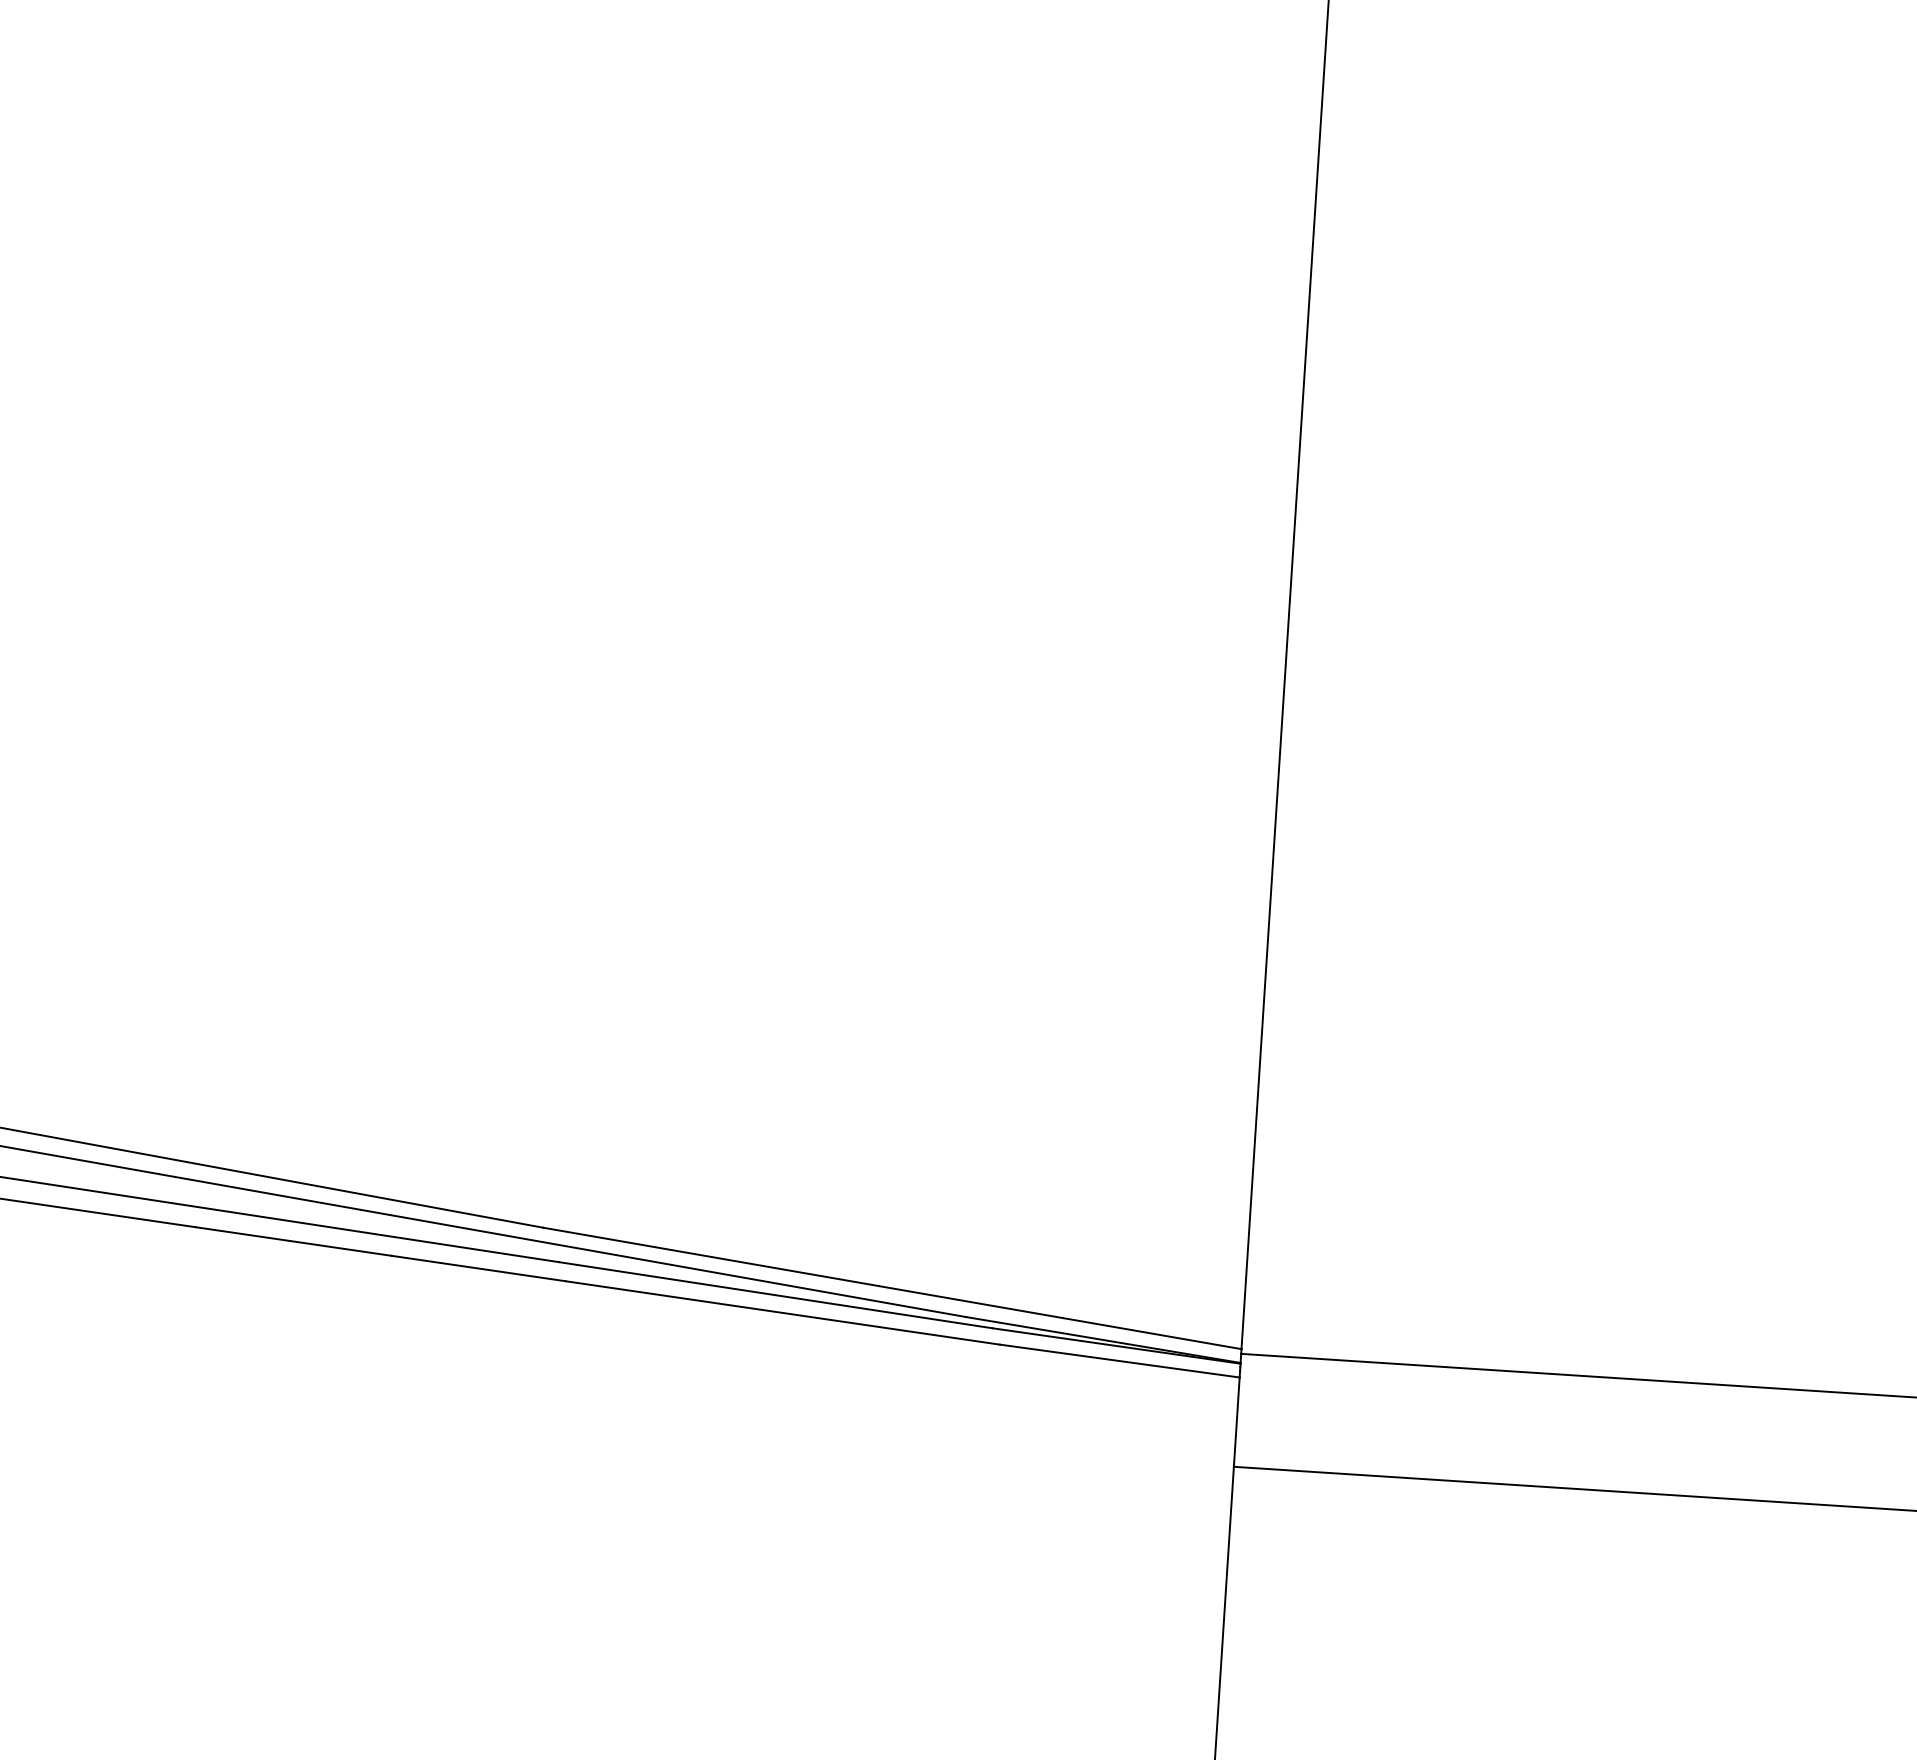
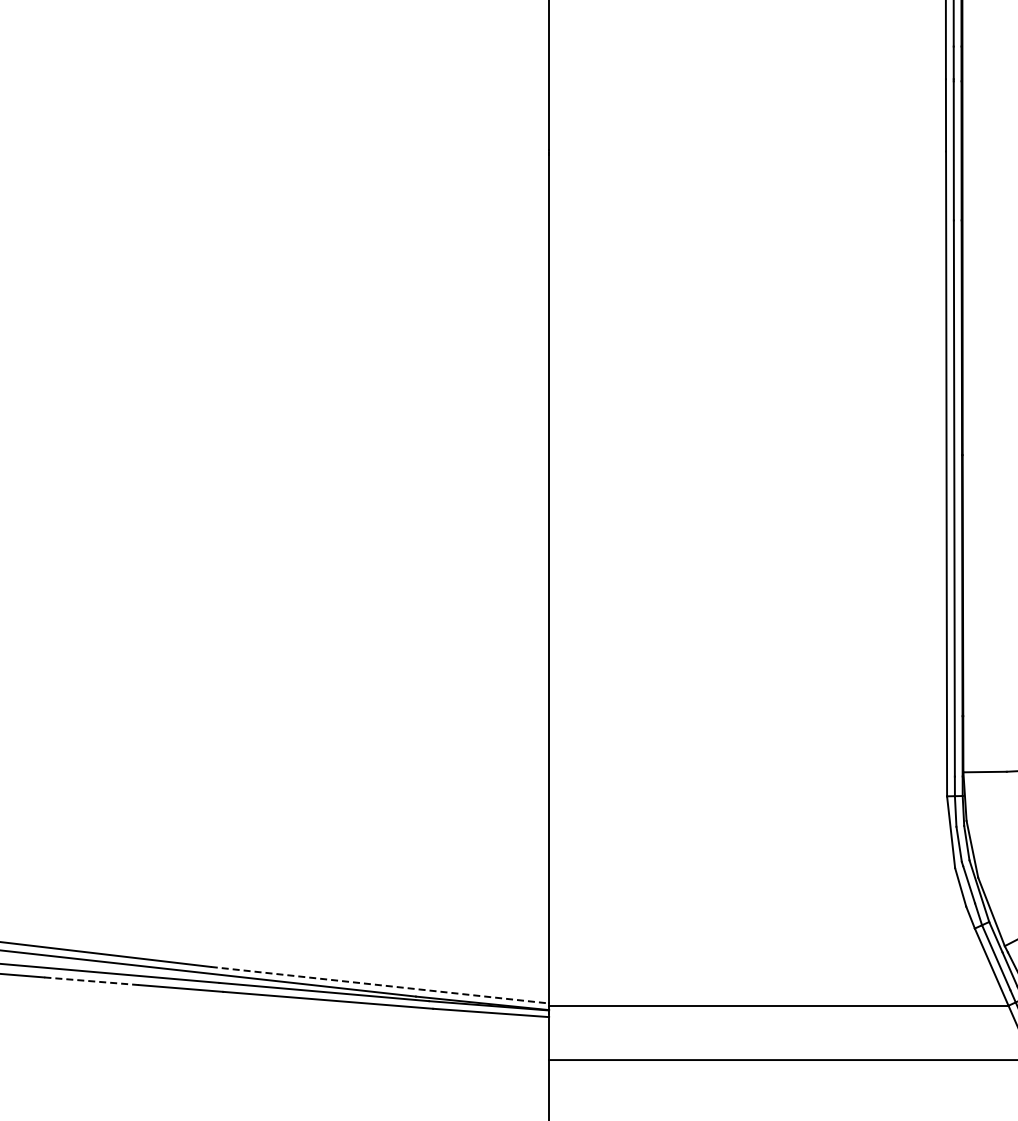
line: (293, 1241) -> (91, 981), solid -> dashed
line: (893, 1289) -> (380, 985), solid -> dashed

